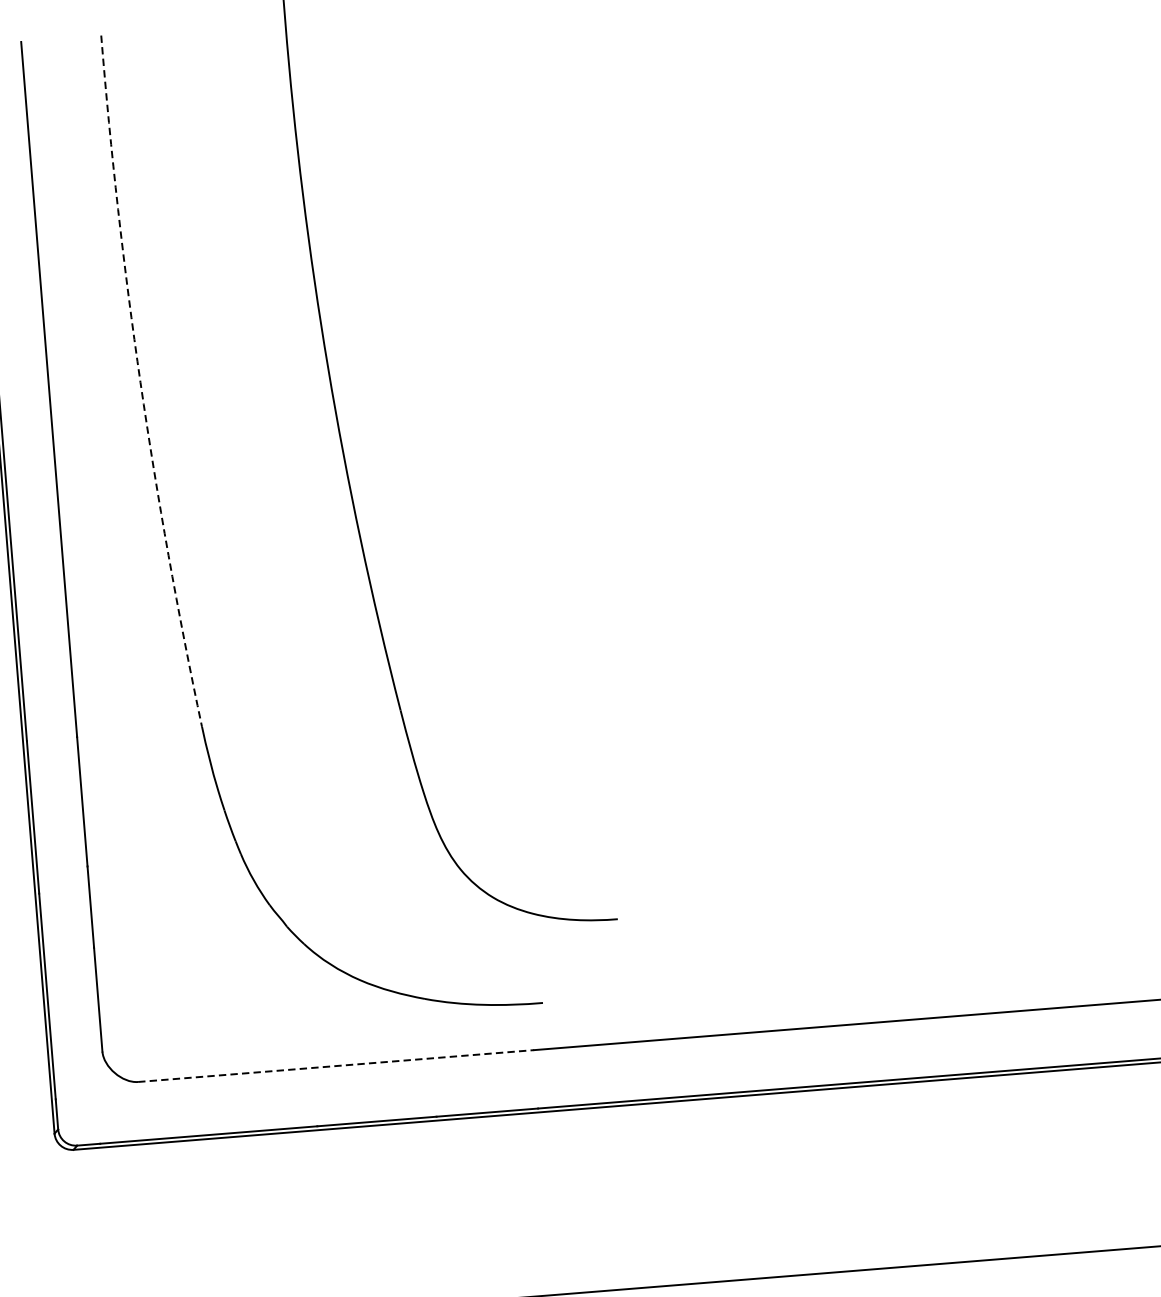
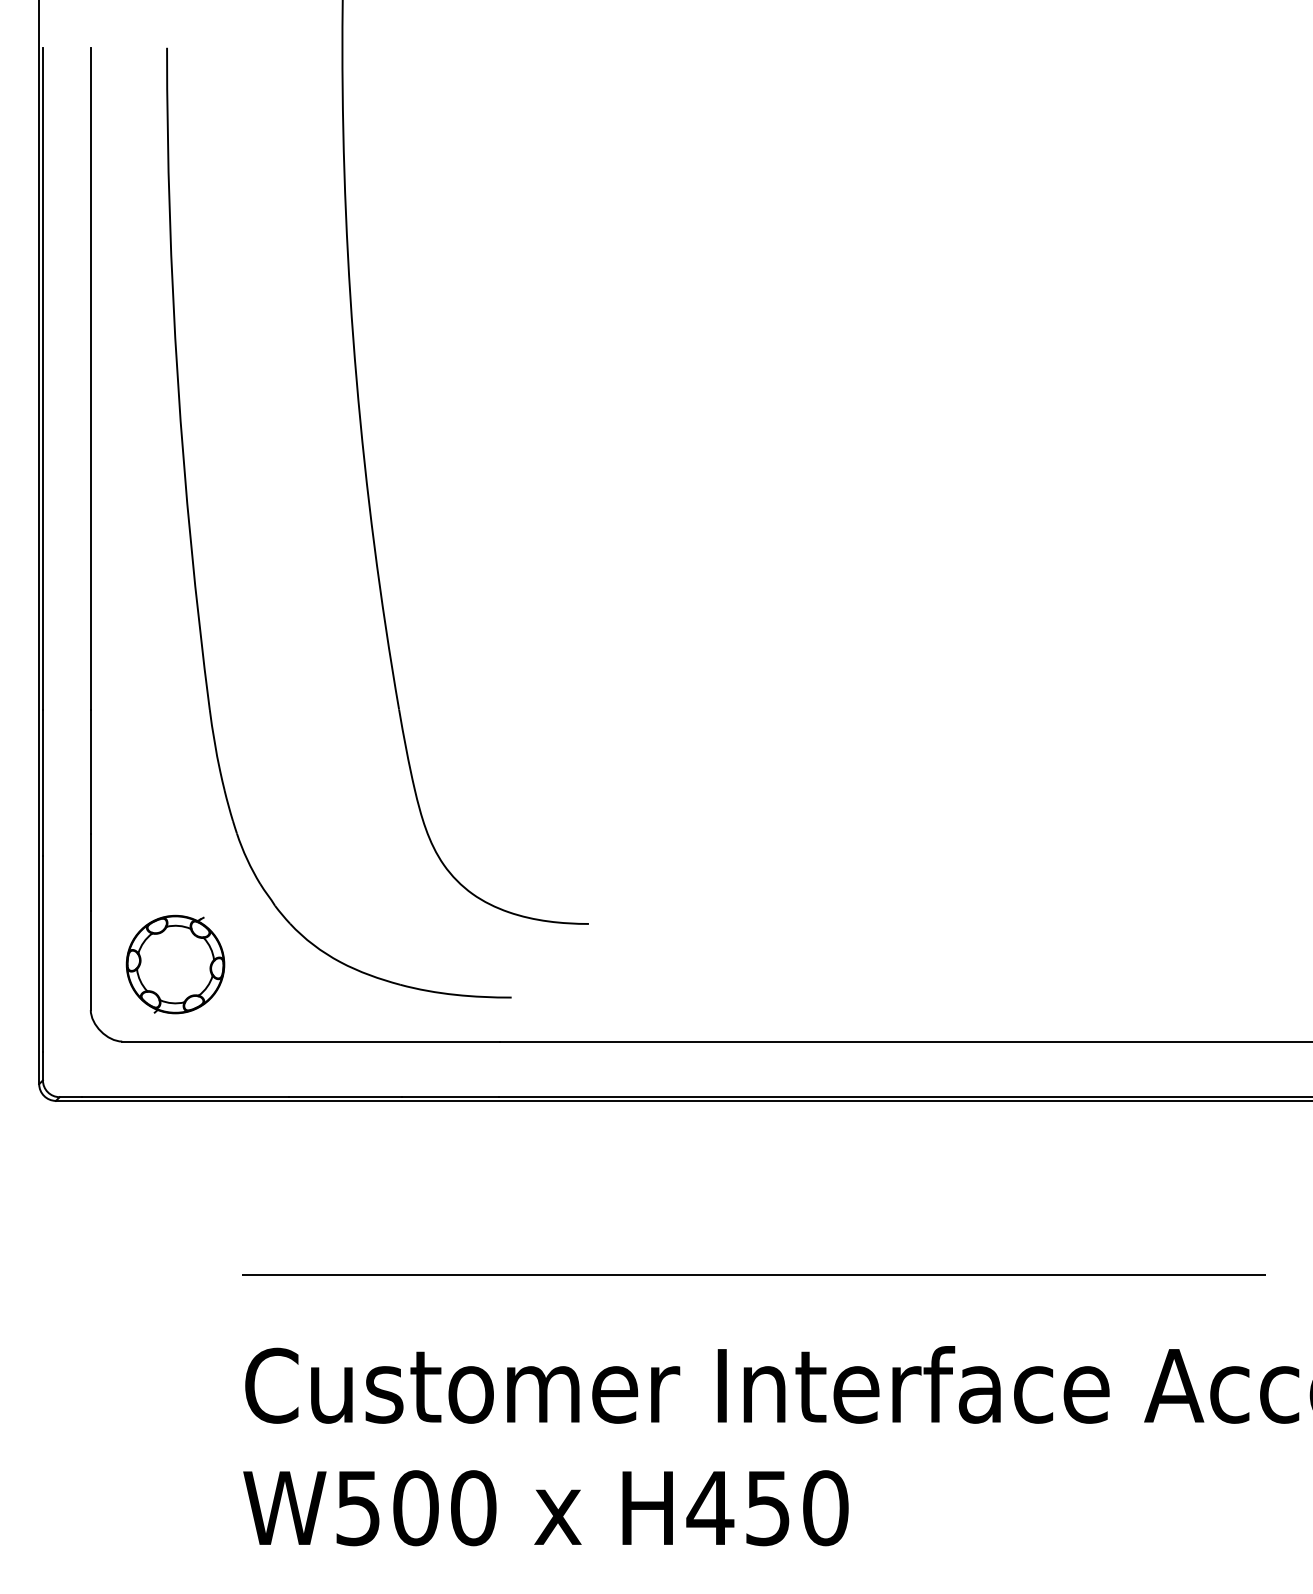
arc: (140, 382) -> (177, 379), dashed -> solid
part: (187, 996) -> (175, 964), added
line: (336, 1065) -> (311, 1041), dashed -> solid

